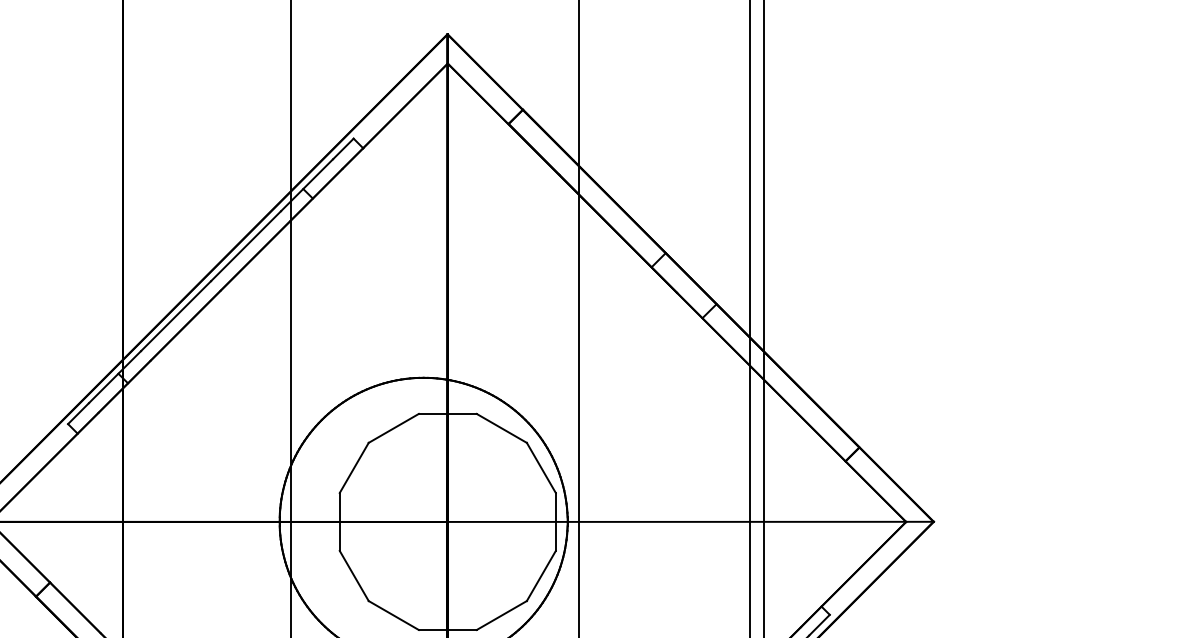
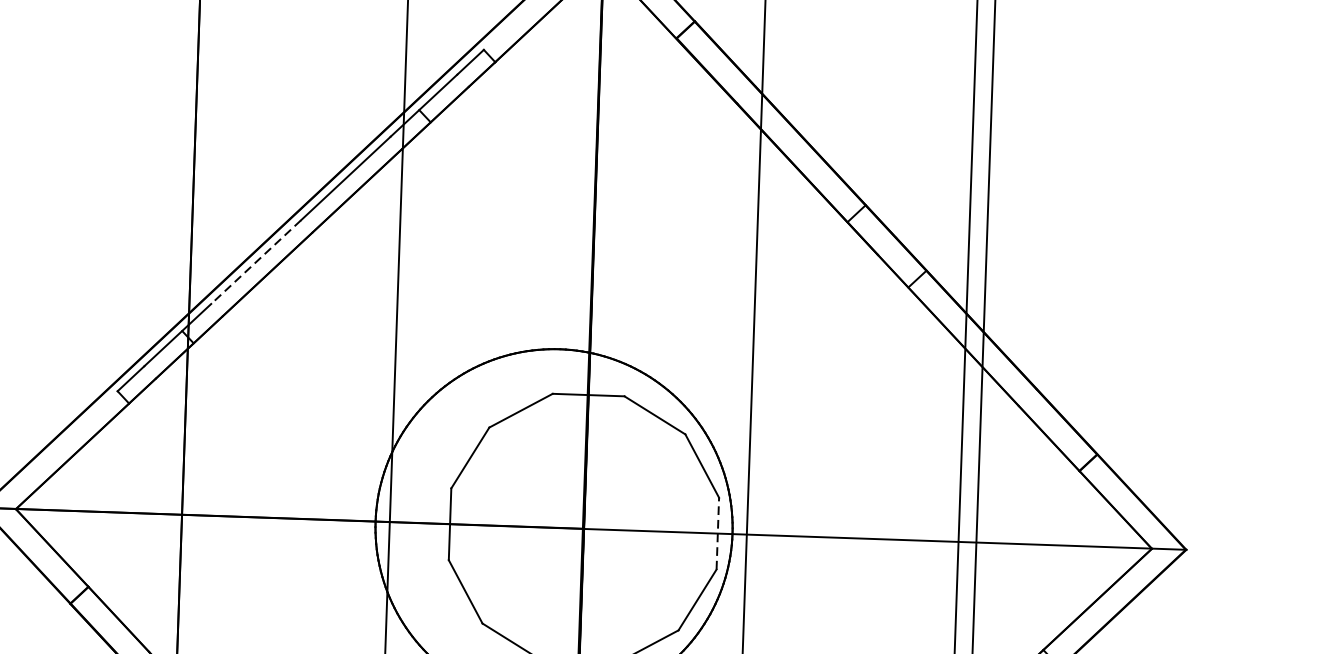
line: (175, 316) -> (255, 262), solid -> dashed
line: (555, 521) -> (717, 533), solid -> dashed

